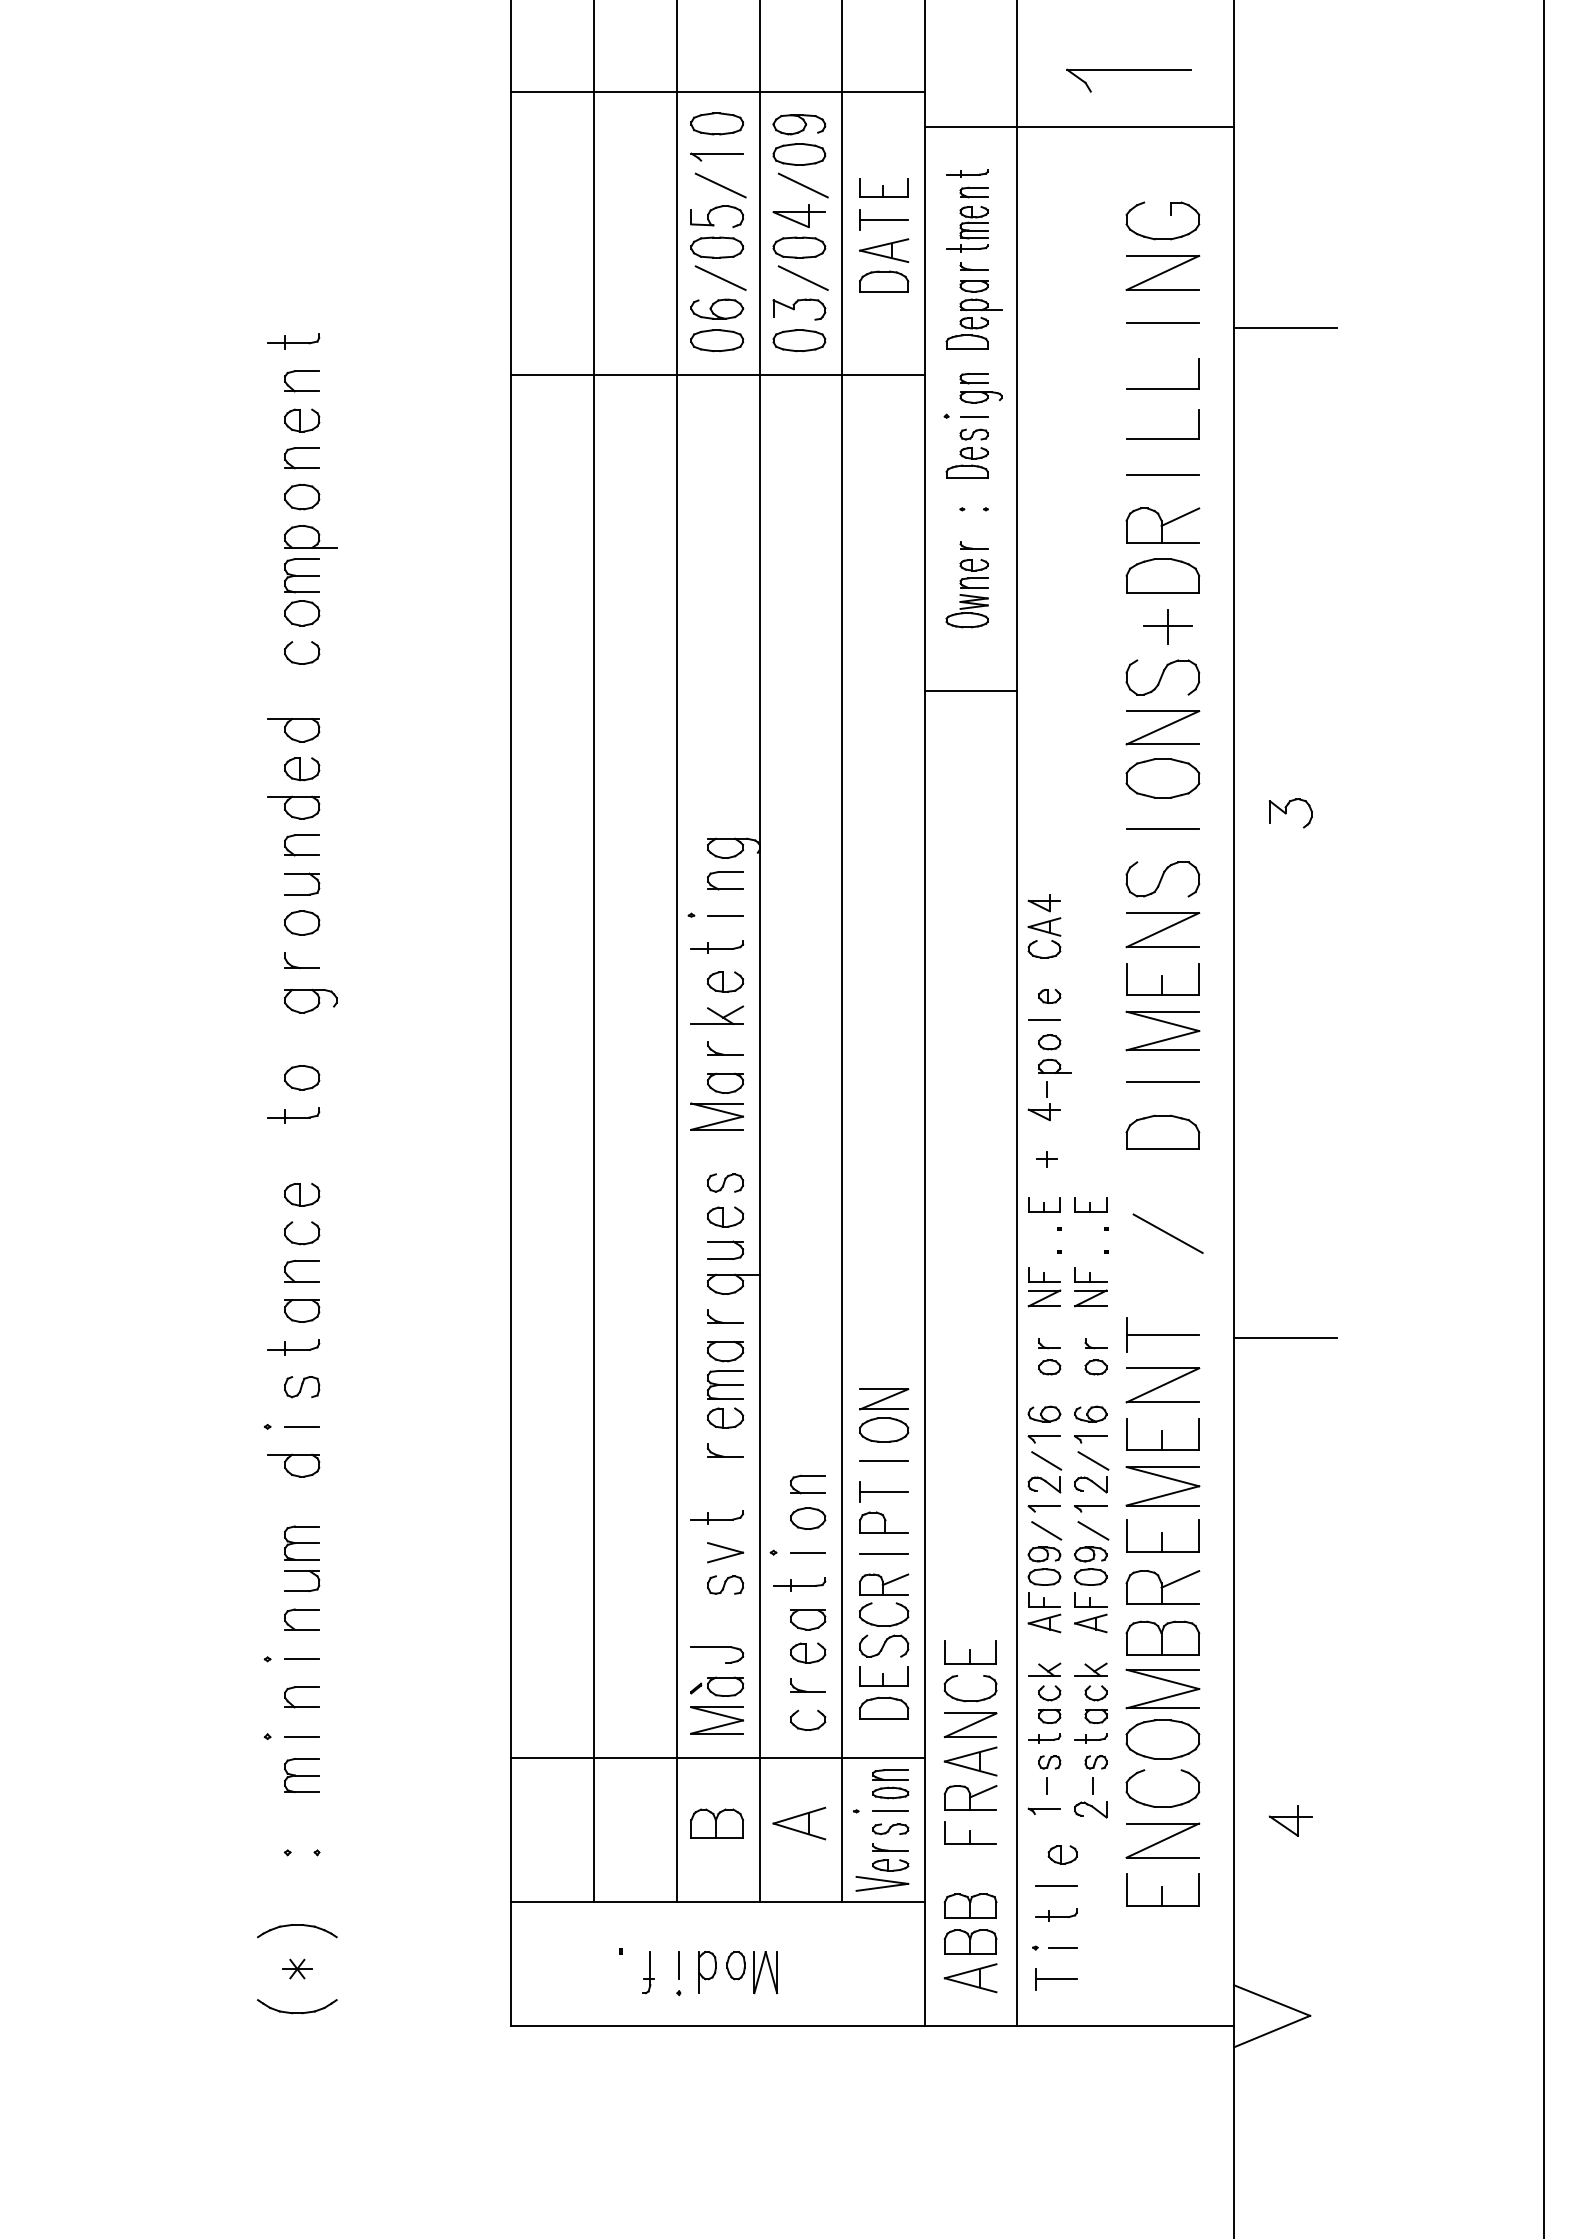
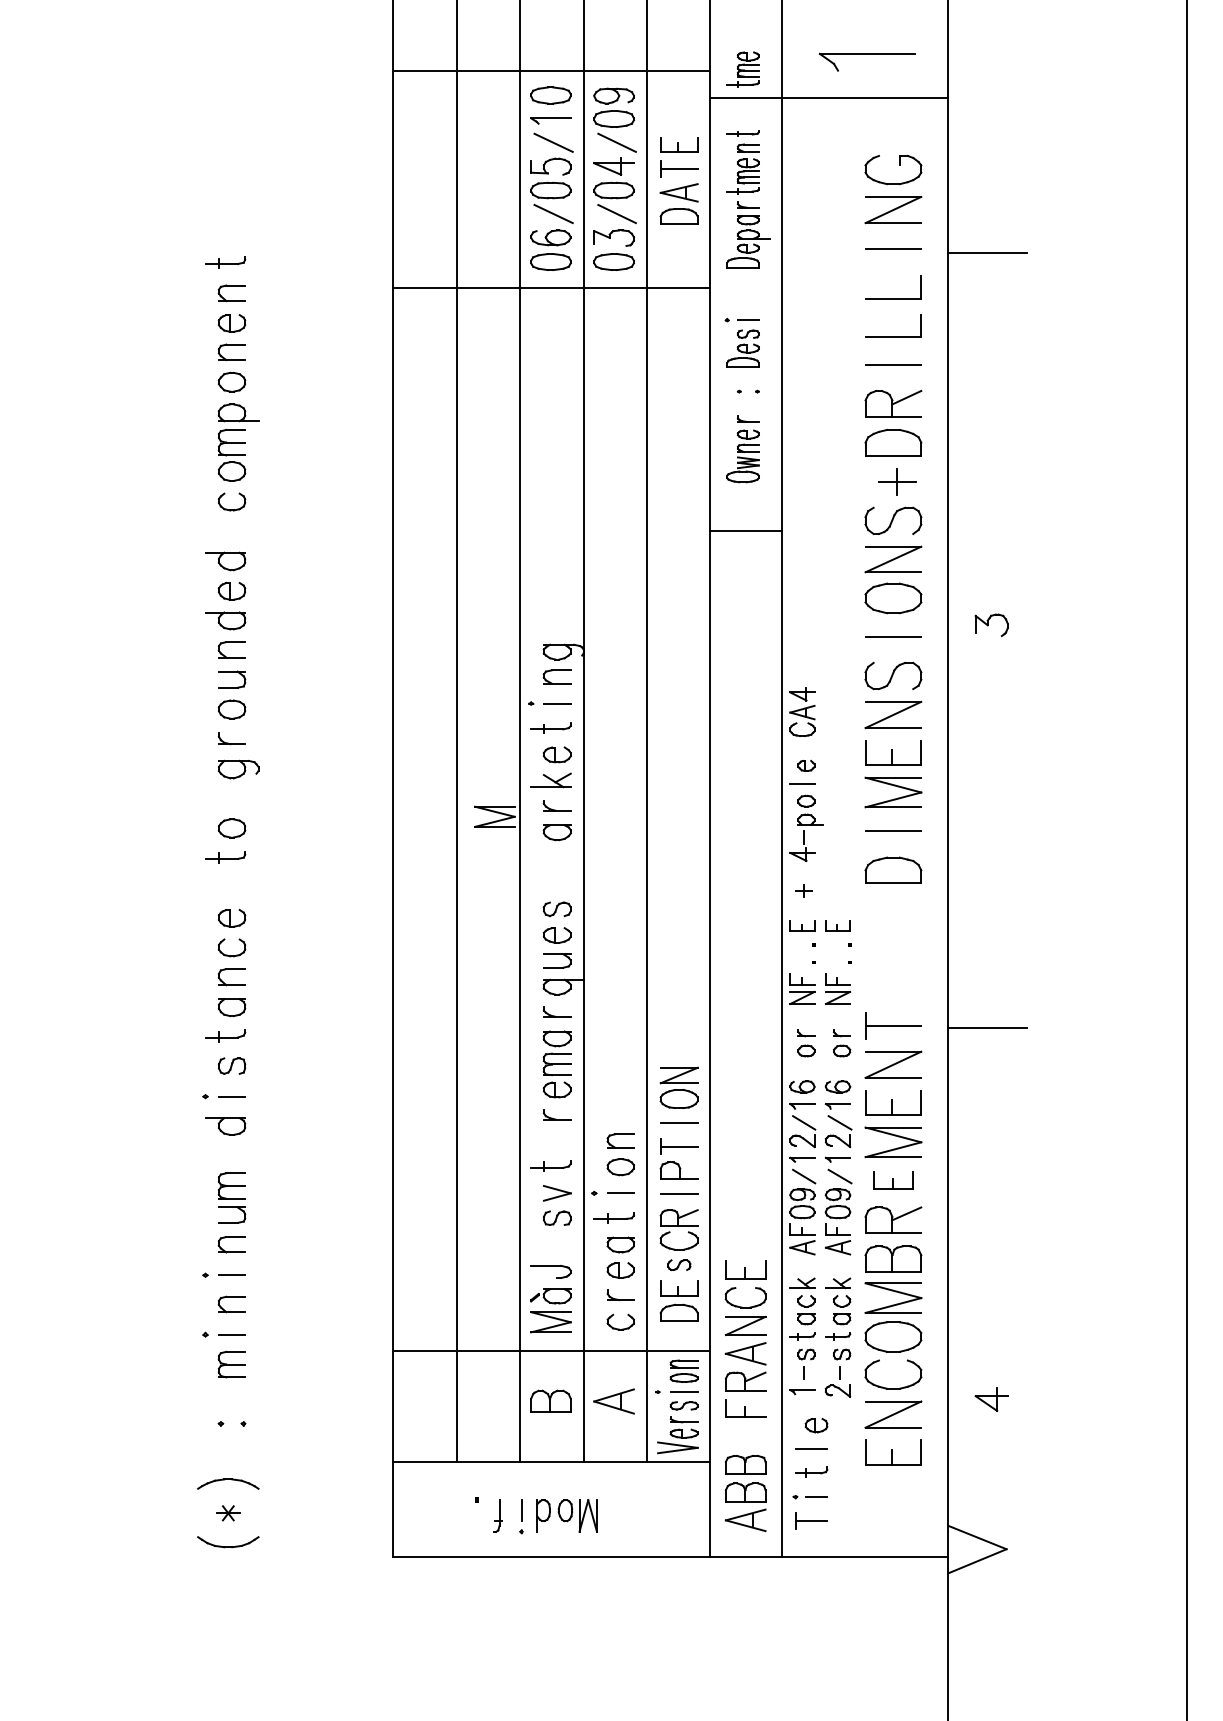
part: (967, 90) -> (743, 69), added
part: (980, 388) -> (753, 298), removed
part: (716, 1116) -> (494, 816), moved
line: (1167, 1233) -> (896, 948), removed
part: (1162, 1535) -> (893, 1180), size x0.7
part: (884, 1645) -> (679, 1264), size x0.6

